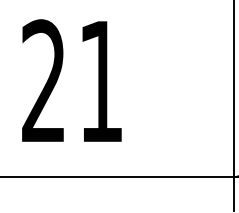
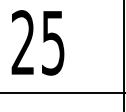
text: (101, 82) -> (53, 43), 21 -> 25

